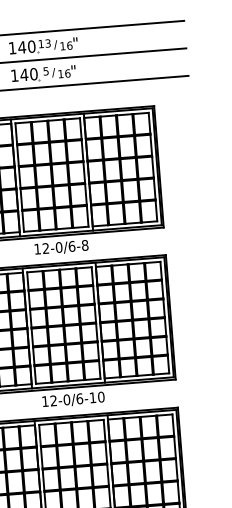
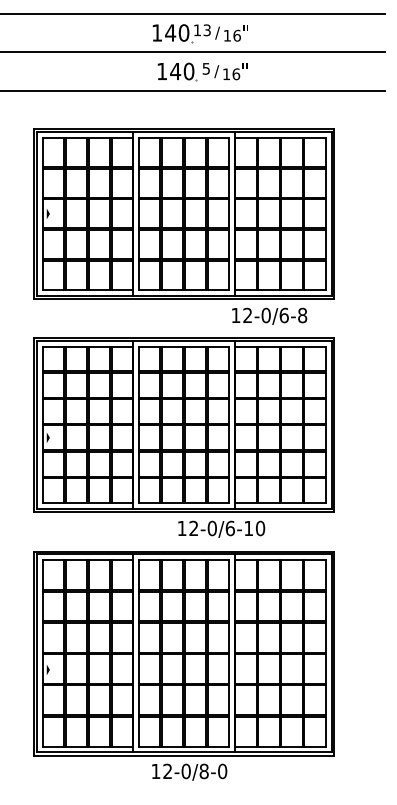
part: (42, 46) -> (199, 33), moved
part: (43, 73) -> (202, 71), moved
text: (61, 247) -> (269, 315), moved
text: (73, 399) -> (221, 528), moved

